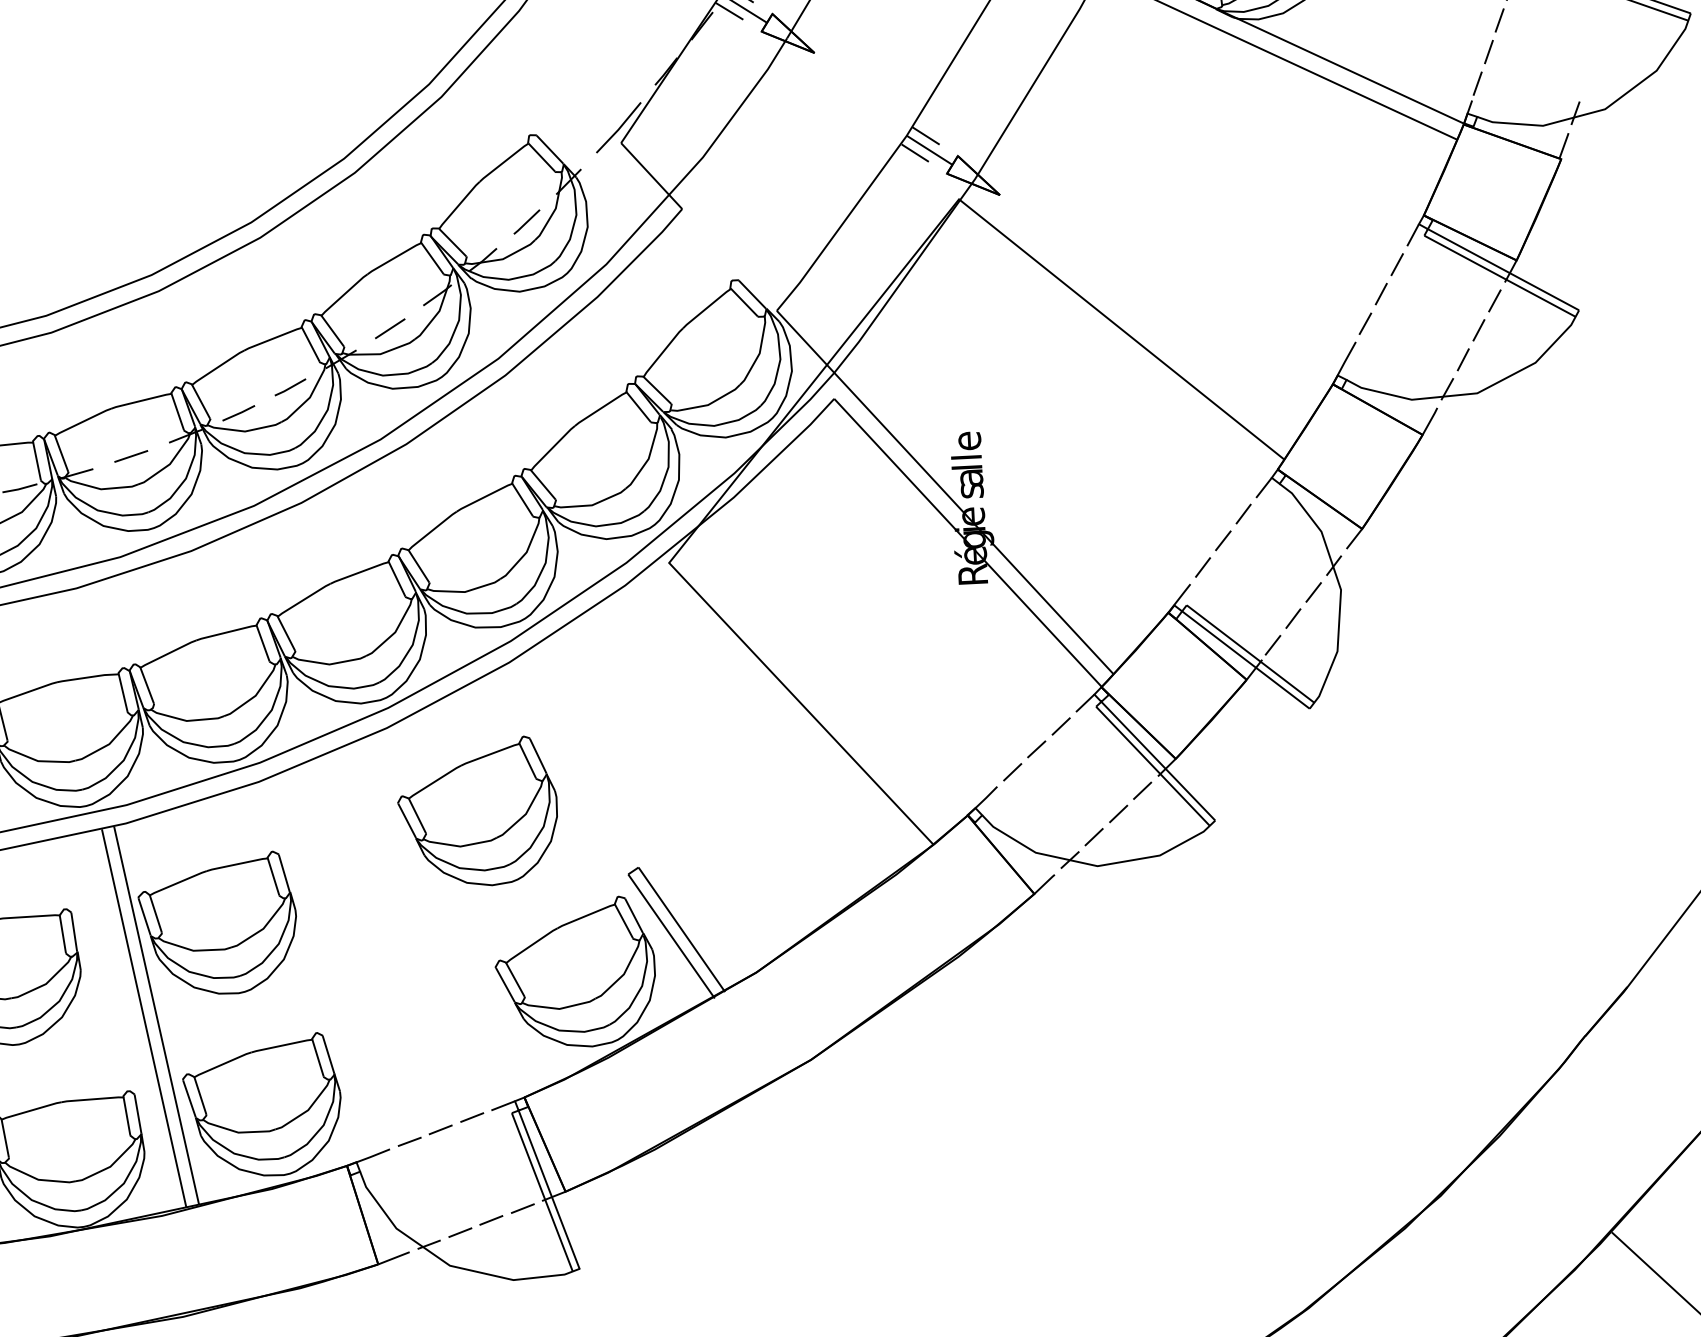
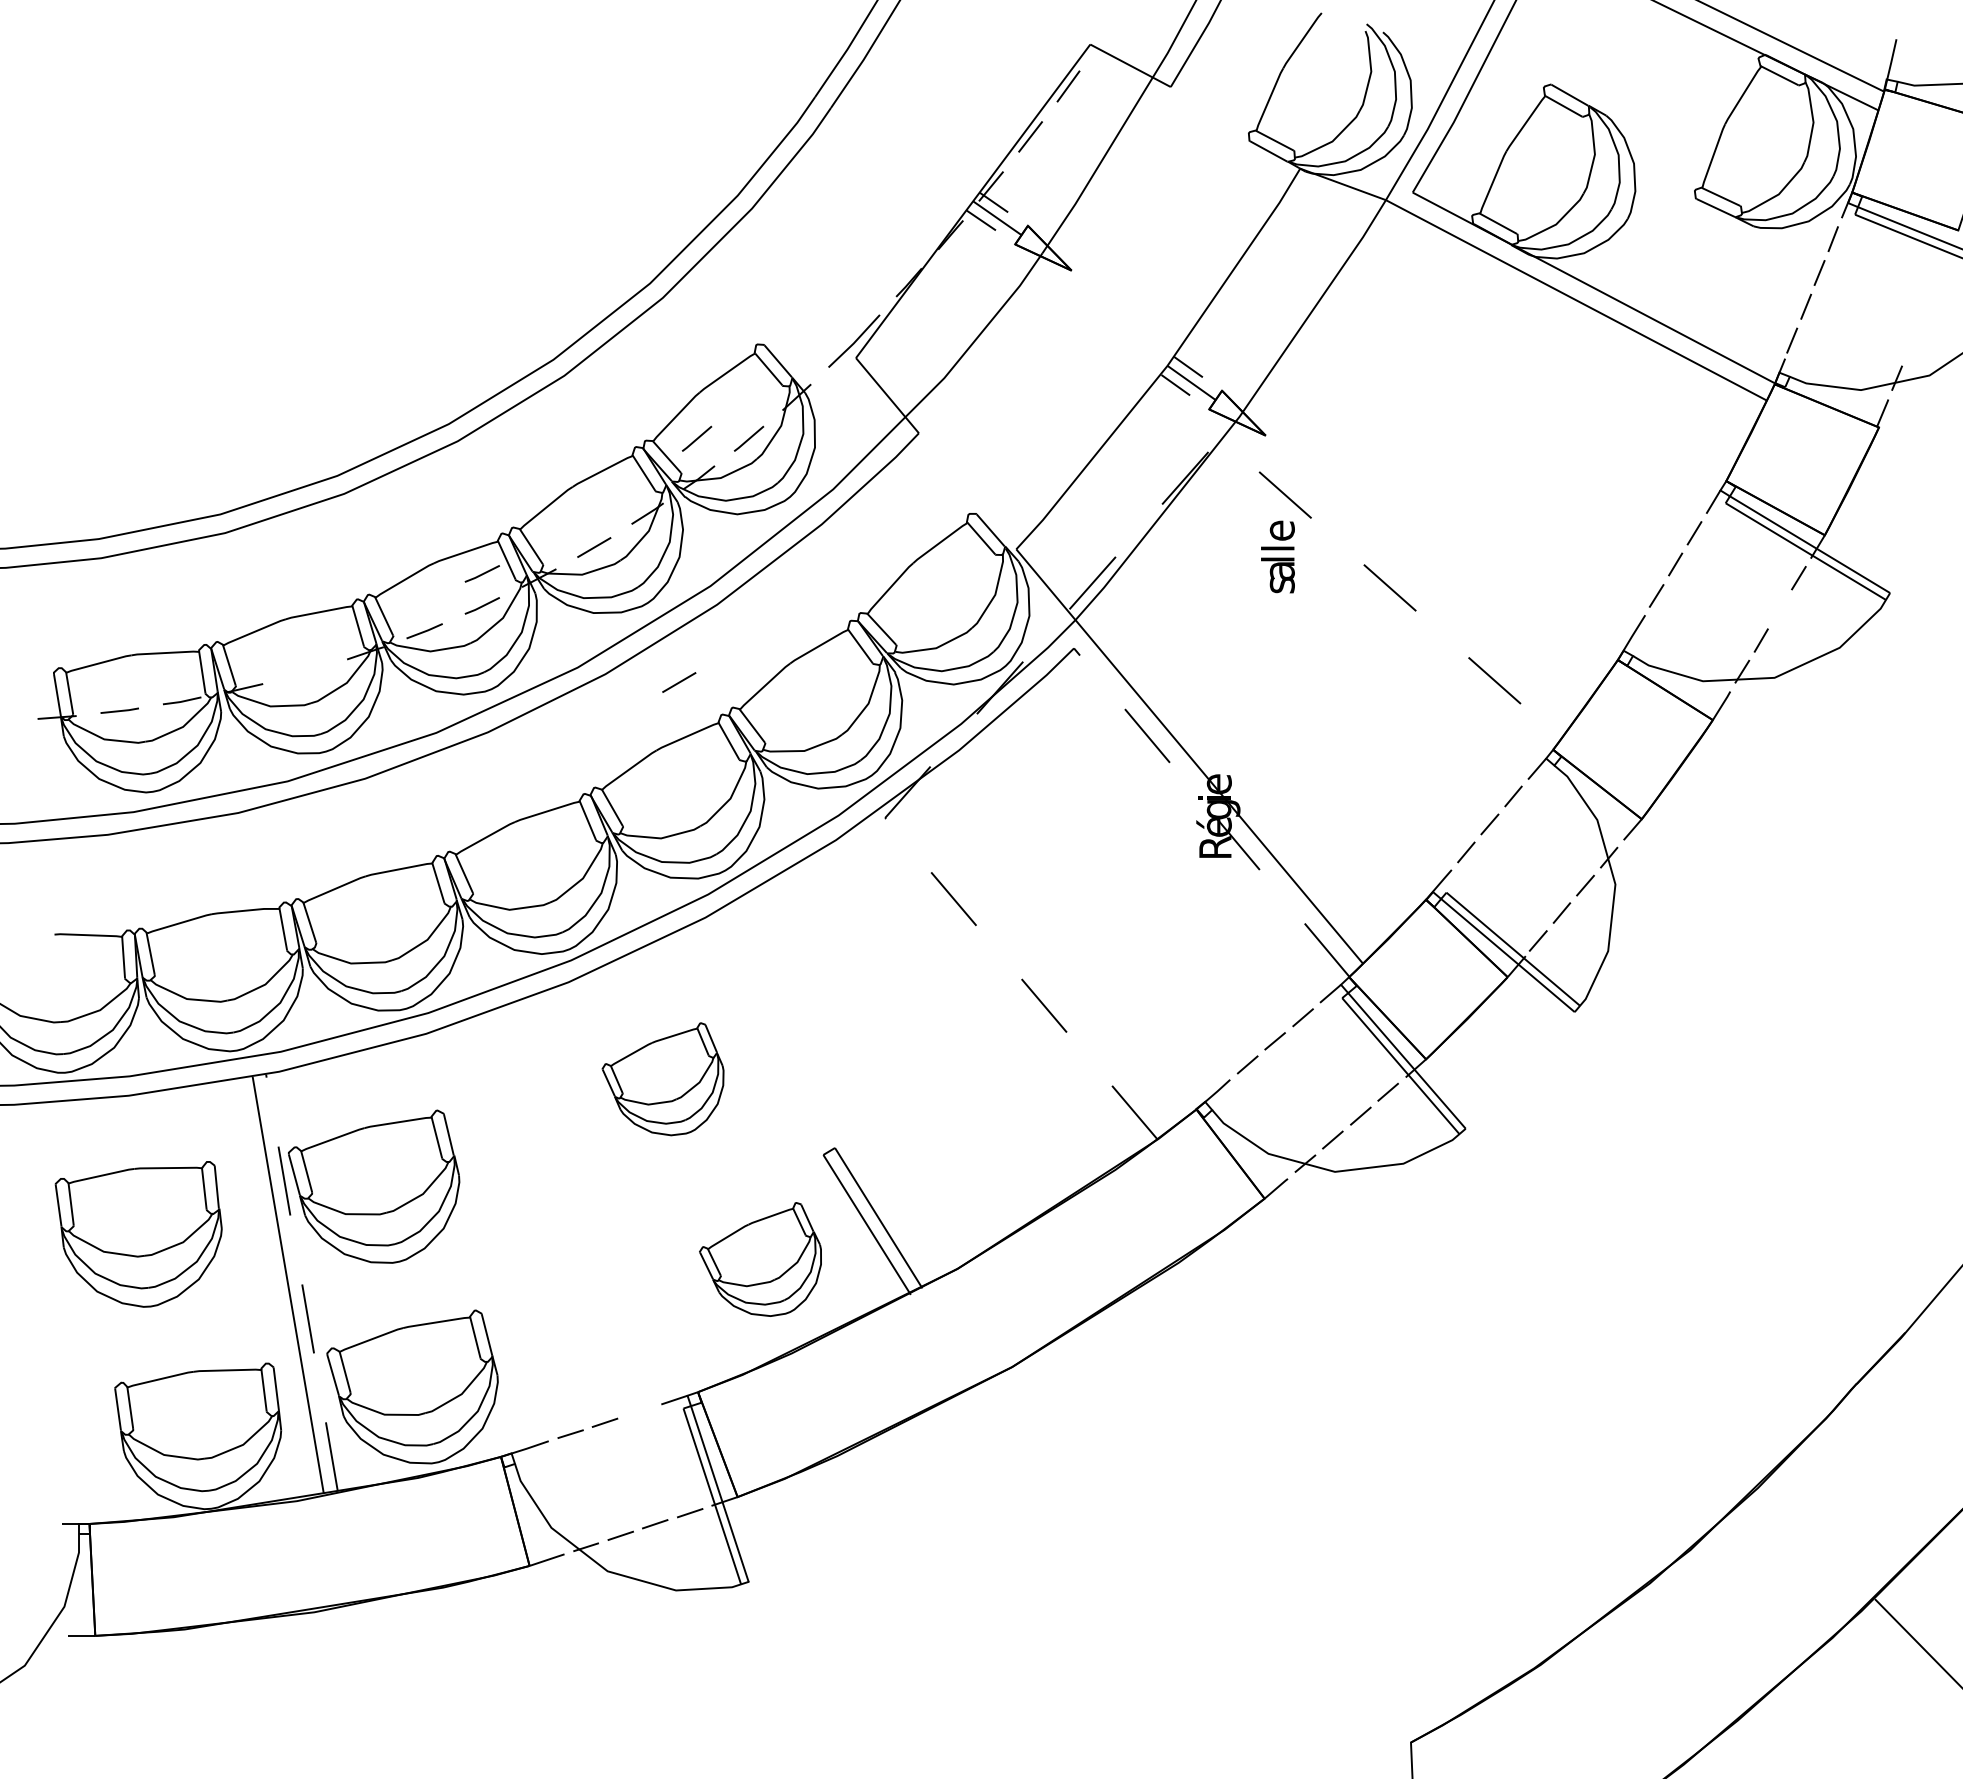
line: (478, 224) -> (696, 438), added
line: (1478, 330) -> (1779, 609), removed
line: (288, 357) -> (481, 573), added
line: (824, 369) -> (1064, 615), solid -> dashed
line: (474, 448) -> (679, 682), added
line: (130, 456) -> (304, 672), removed
text: (966, 464) -> (1277, 556), moved
line: (967, 542) -> (1211, 812), solid -> dashed
part: (477, 812) -> (662, 1079), size x0.7
part: (575, 973) -> (760, 1259), size x0.7
line: (156, 1015) -> (301, 1282), solid -> dashed
line: (471, 1117) -> (639, 1411), removed

